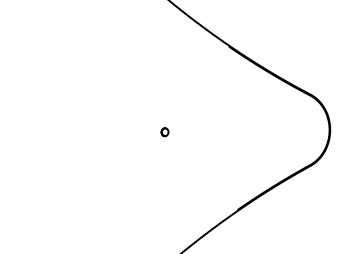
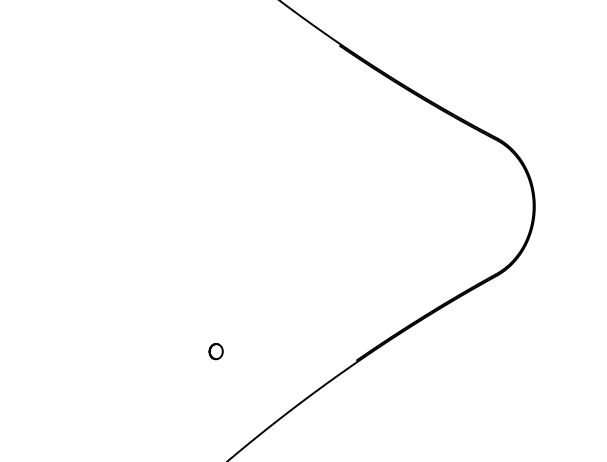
part: (164, 132) -> (215, 352), moved

